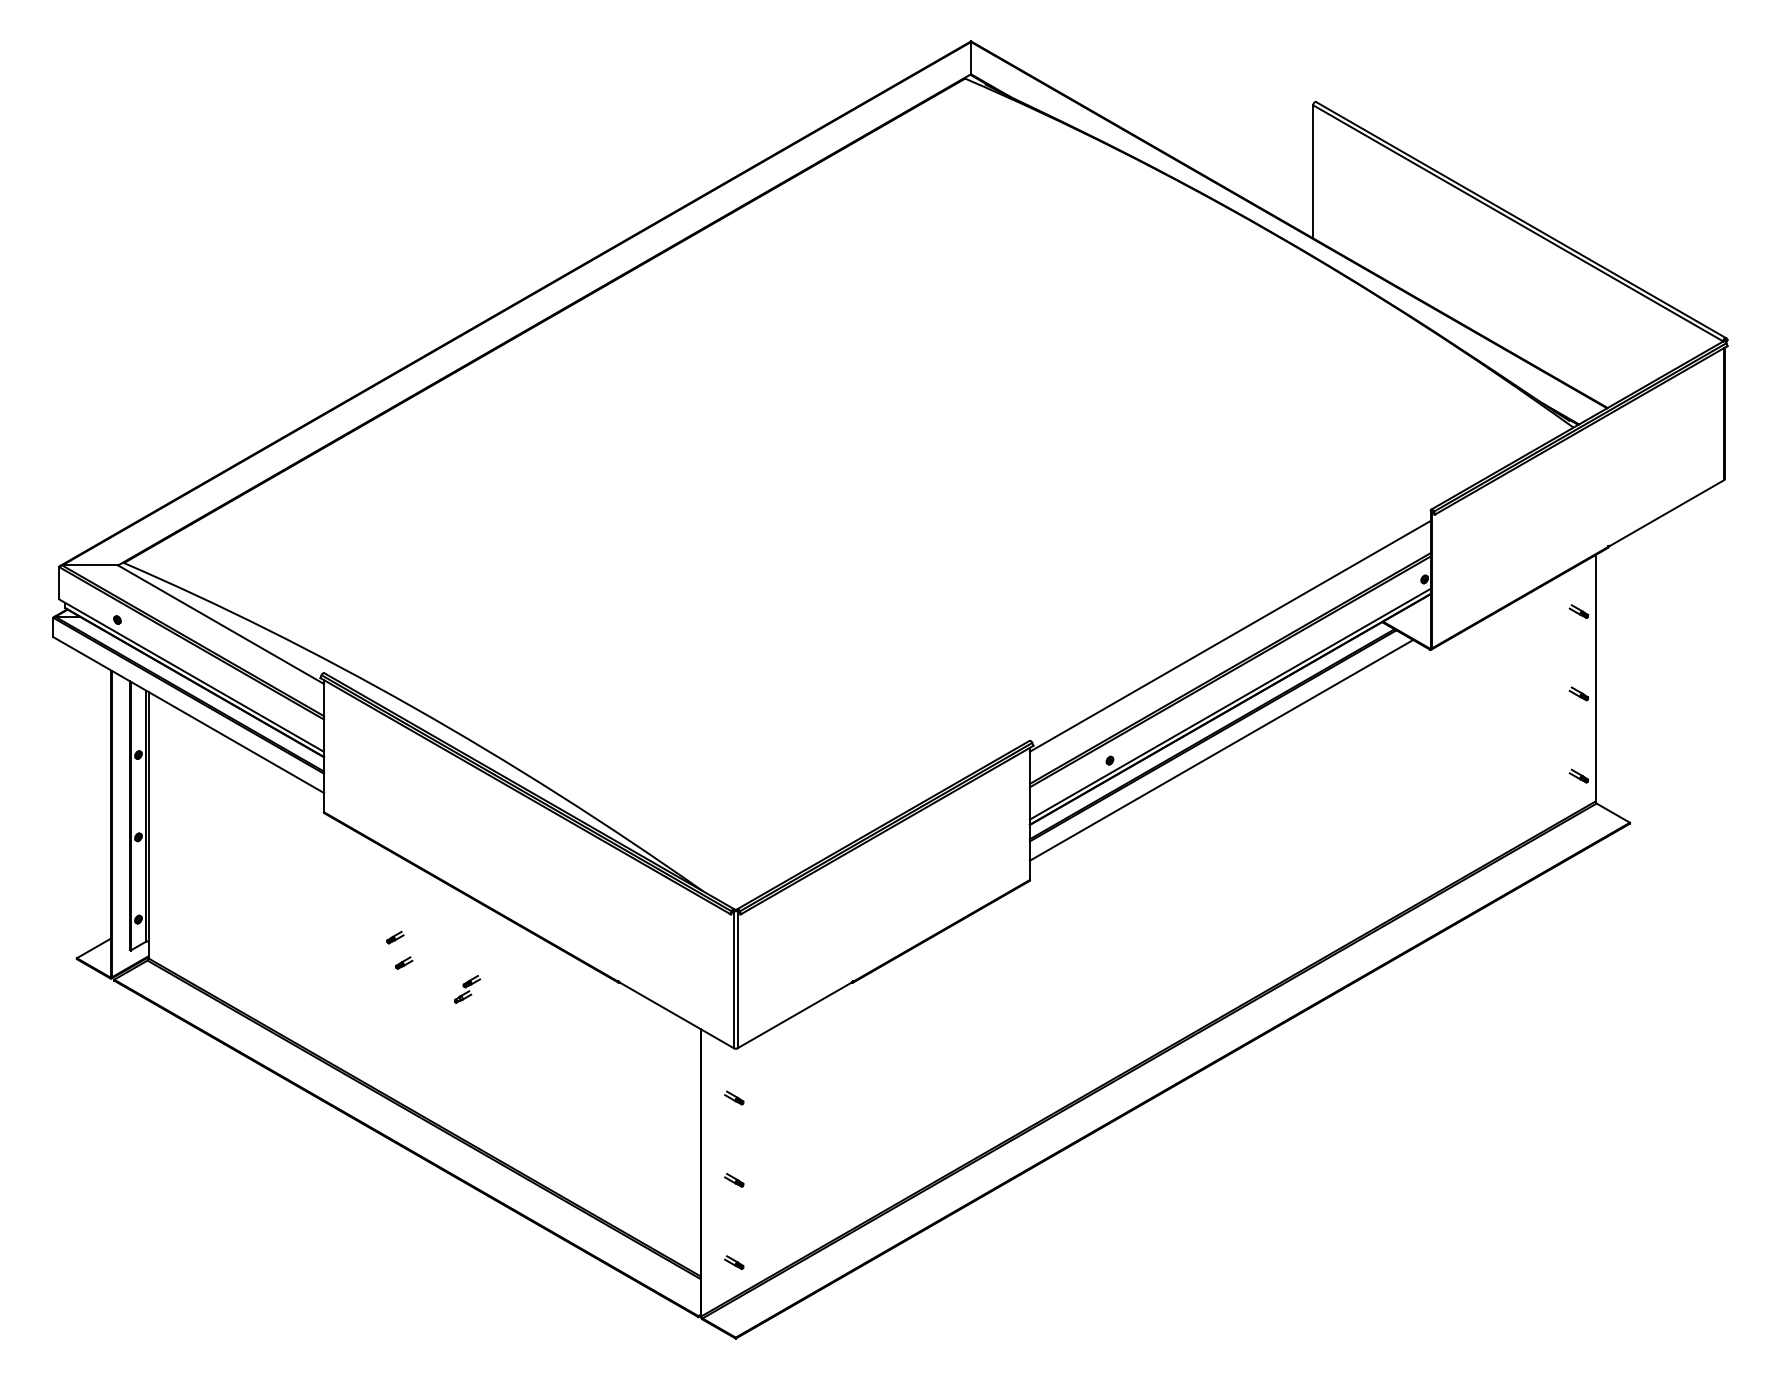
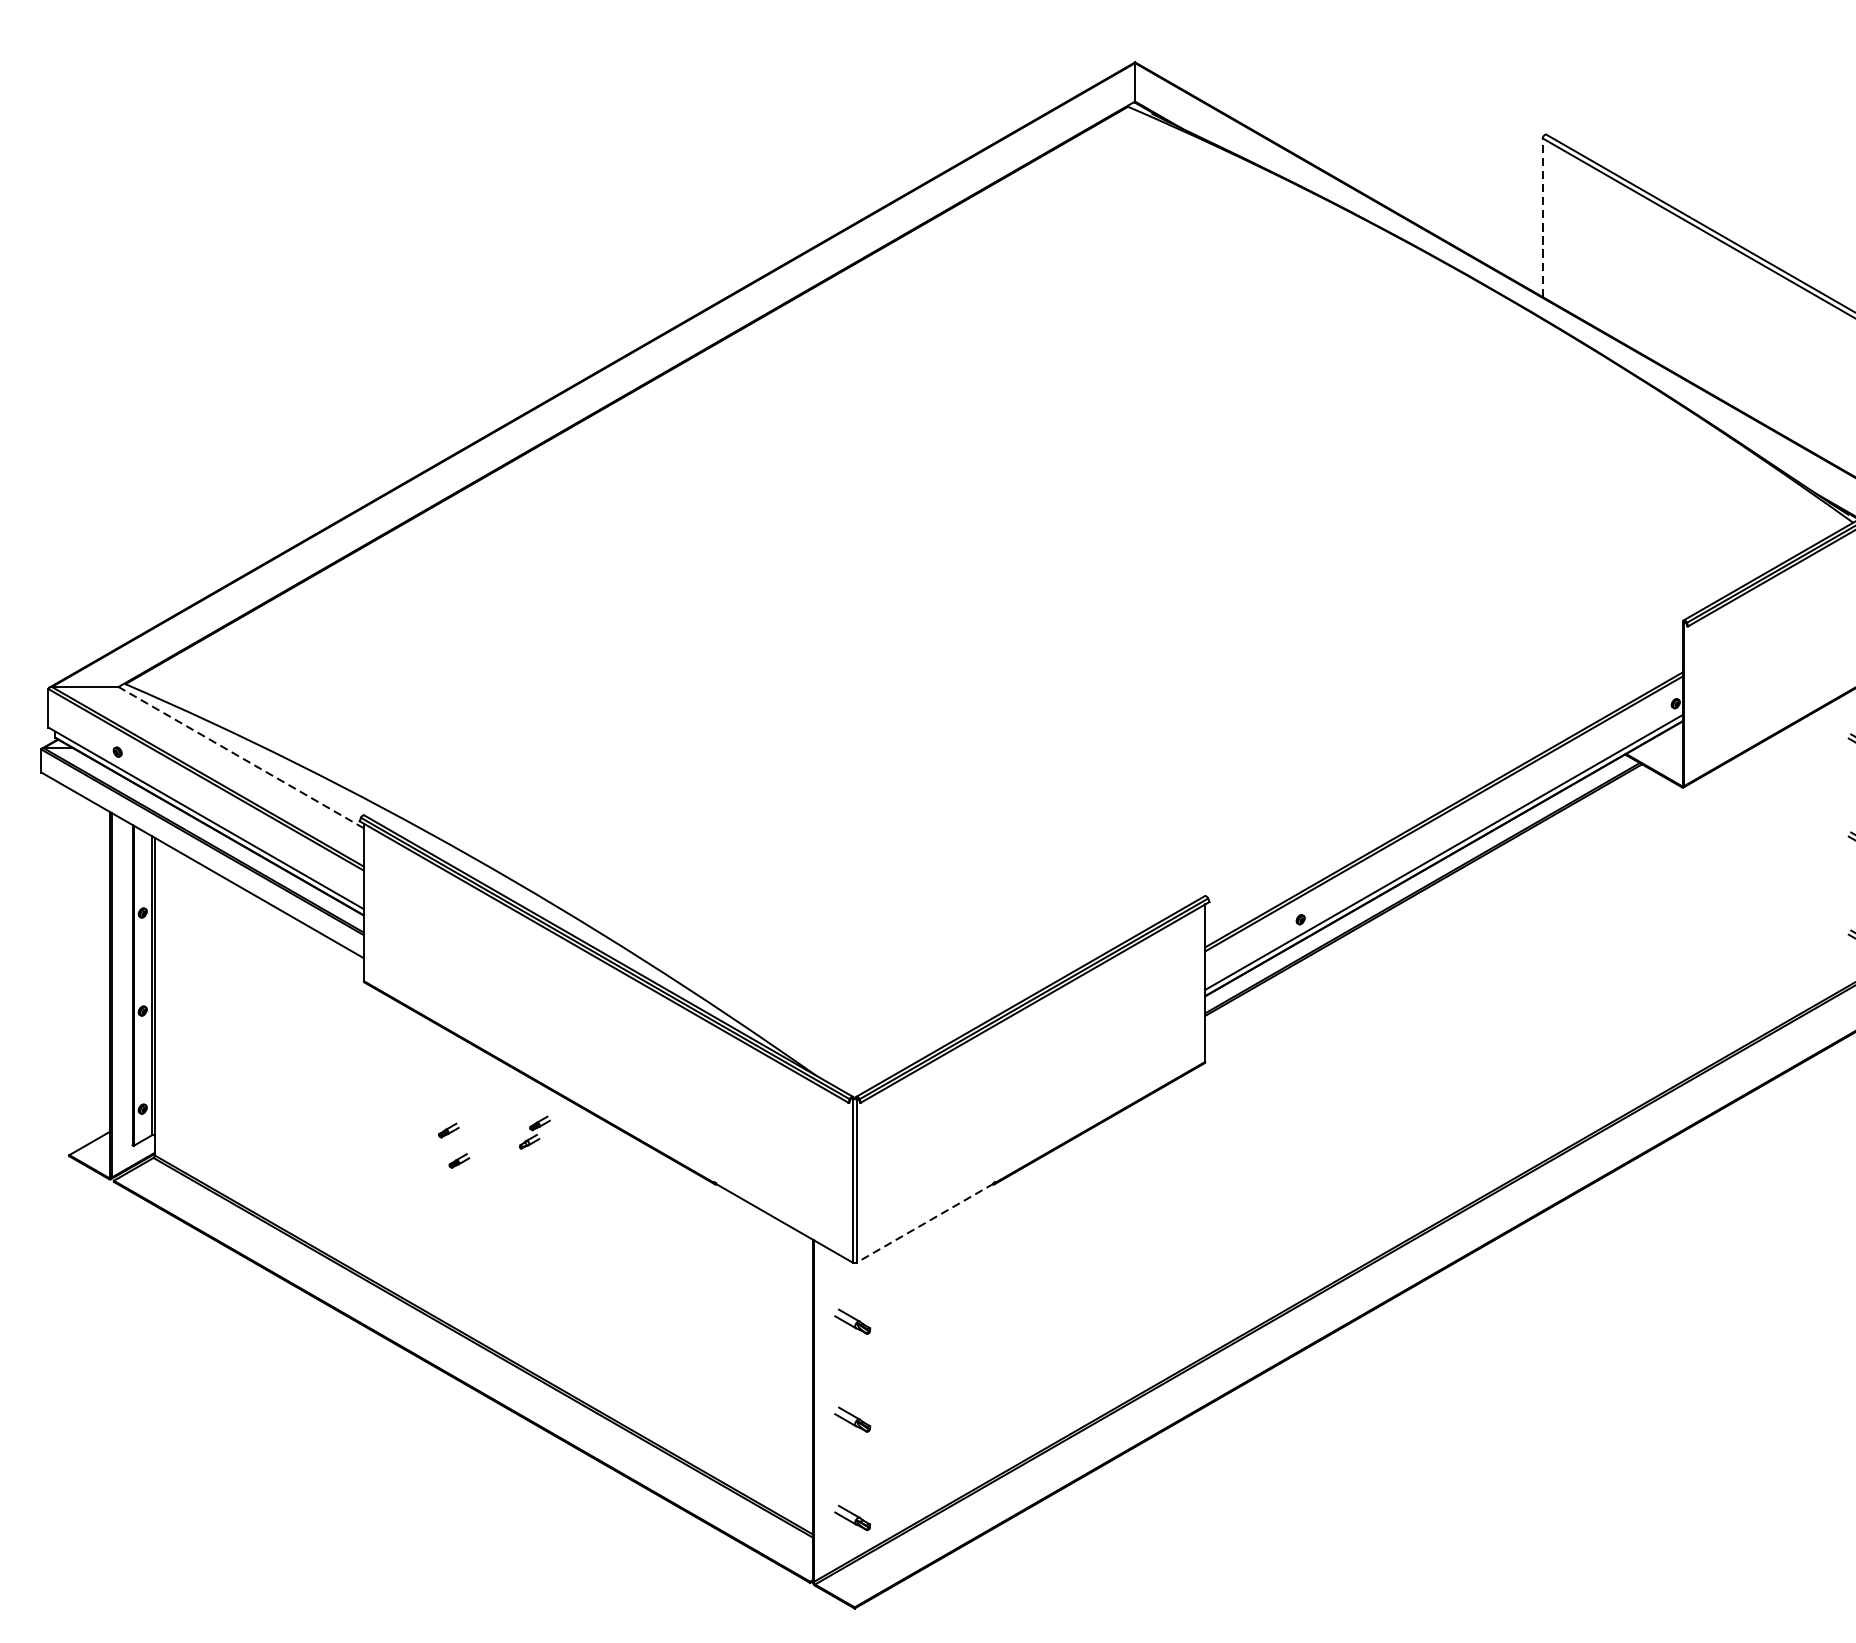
line: (1313, 171) -> (1543, 217), solid -> dashed
line: (221, 624) -> (241, 757), solid -> dashed
line: (1229, 635) -> (1443, 770), removed
line: (1221, 750) -> (1433, 907), removed
part: (467, 988) -> (534, 1131), moved
line: (794, 1015) -> (924, 1223), solid -> dashed
part: (734, 1097) -> (853, 1321), size x1.6
part: (734, 1180) -> (853, 1420), size x1.6
part: (734, 1262) -> (853, 1517), size x1.6

